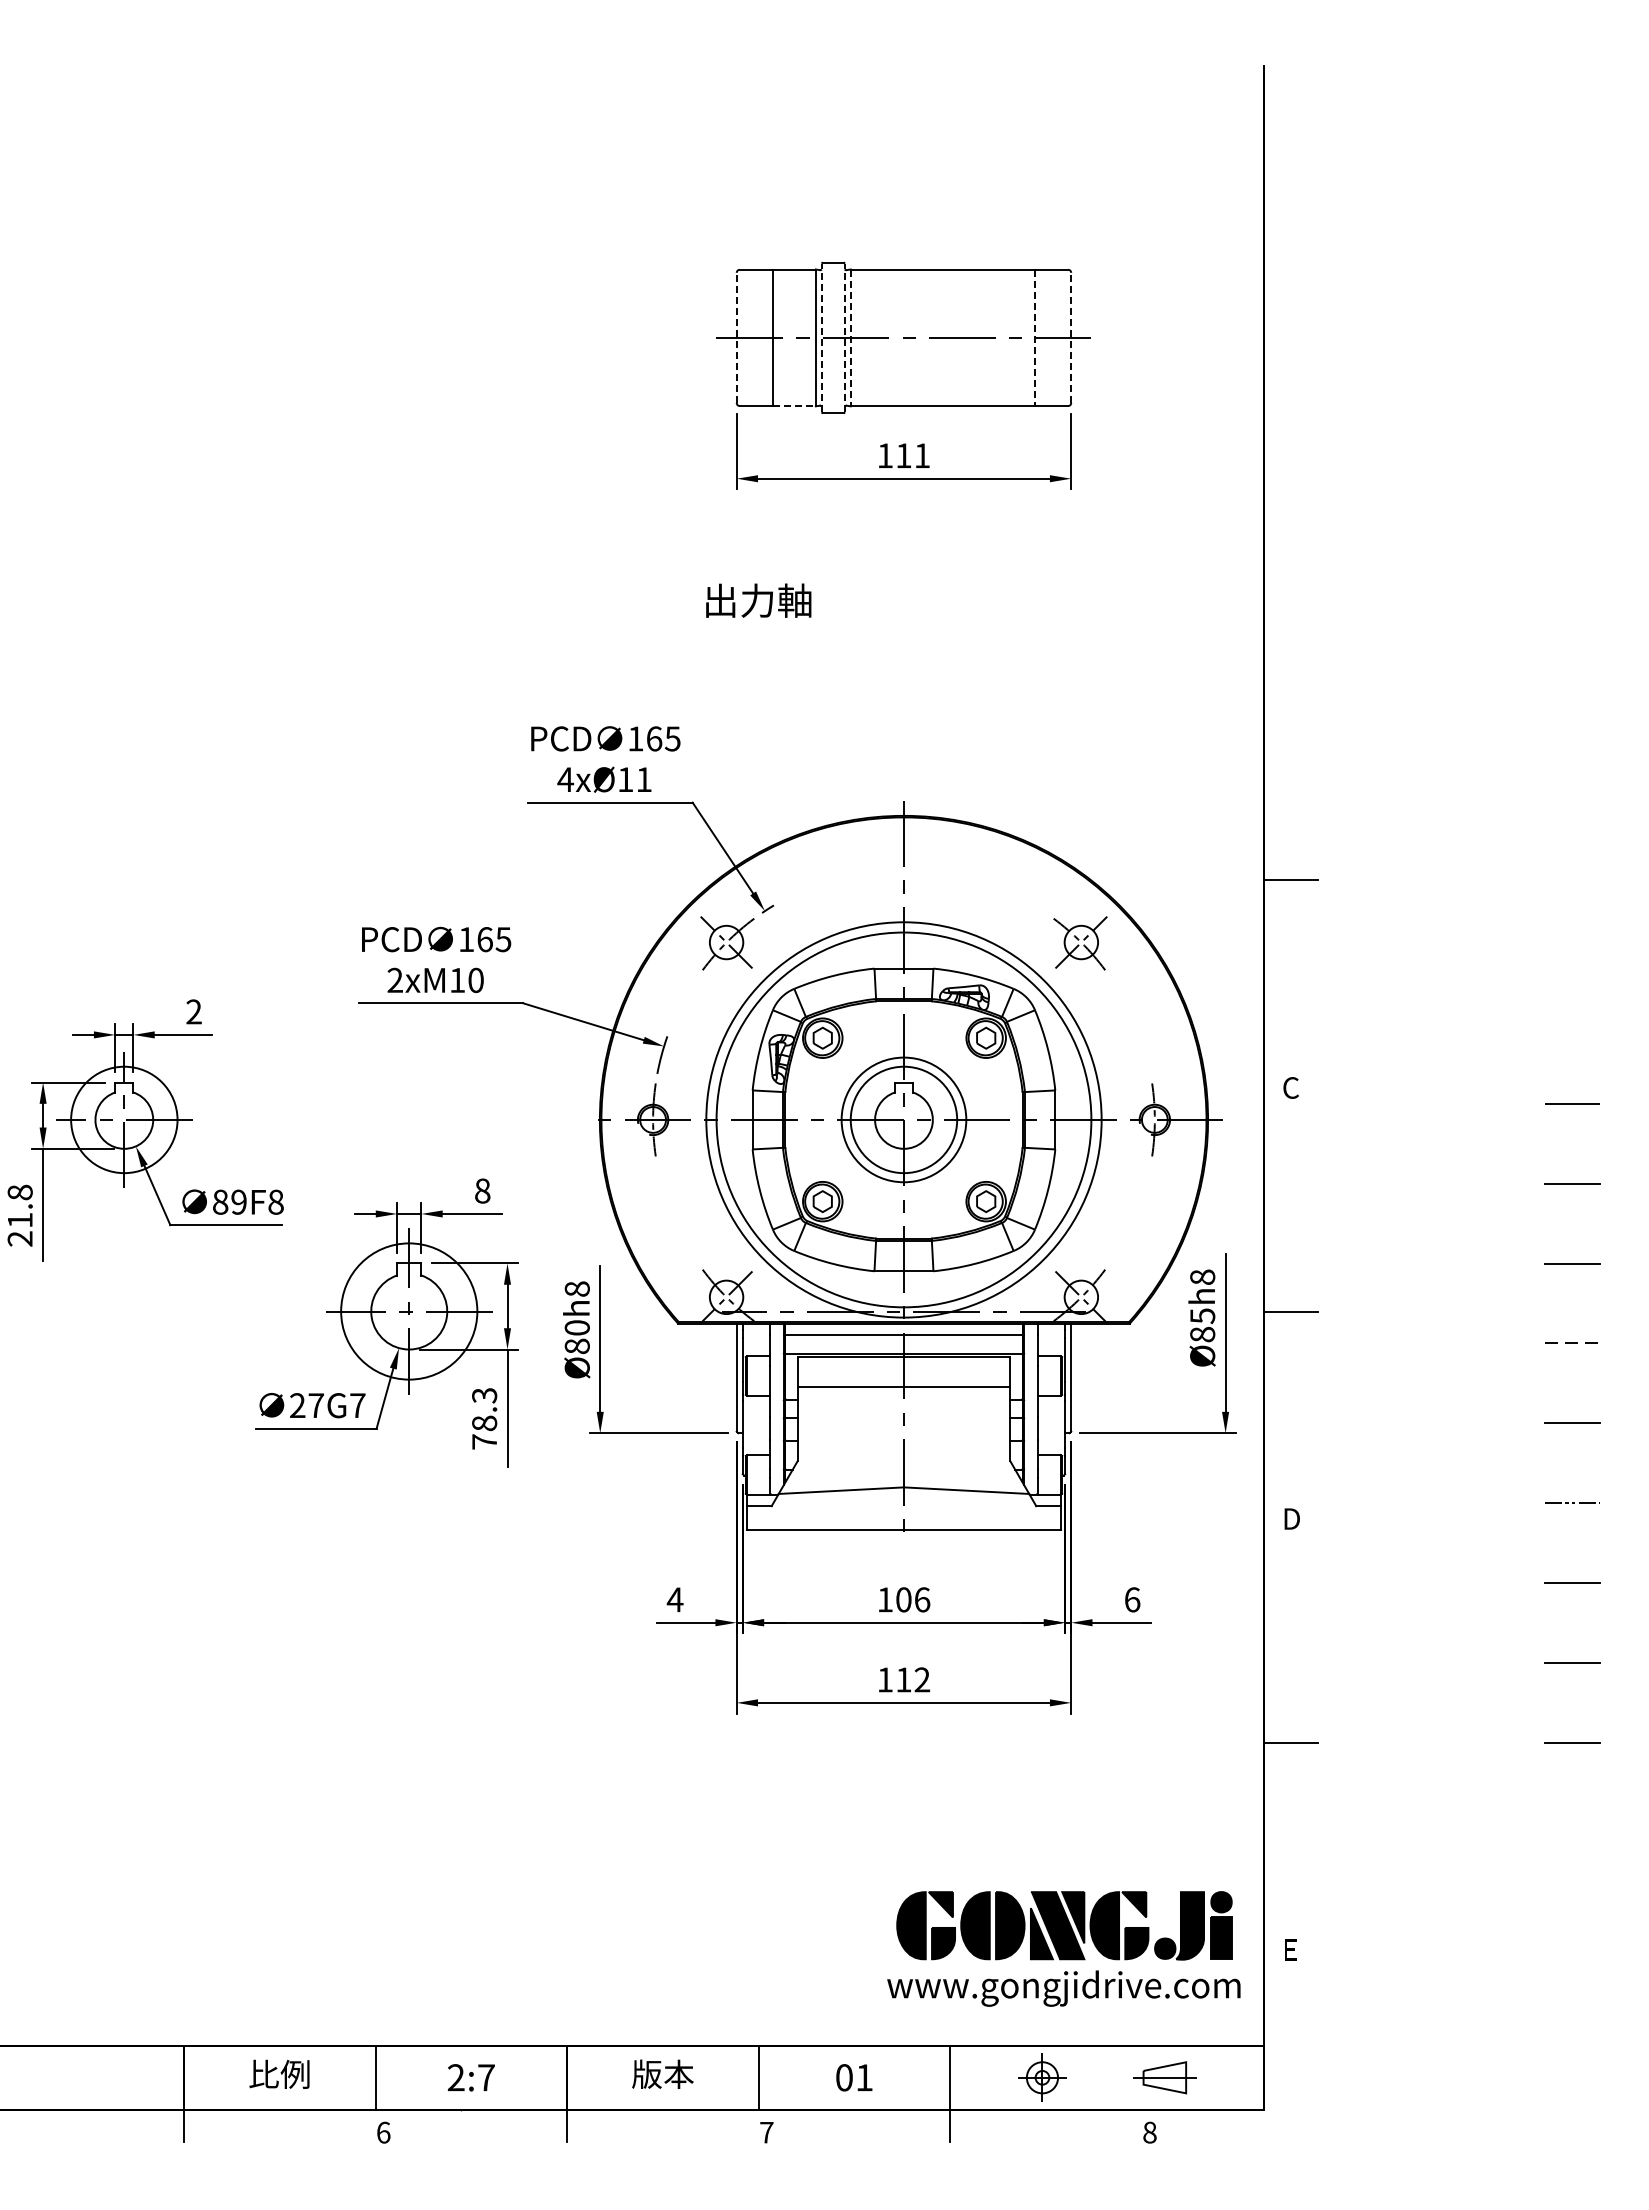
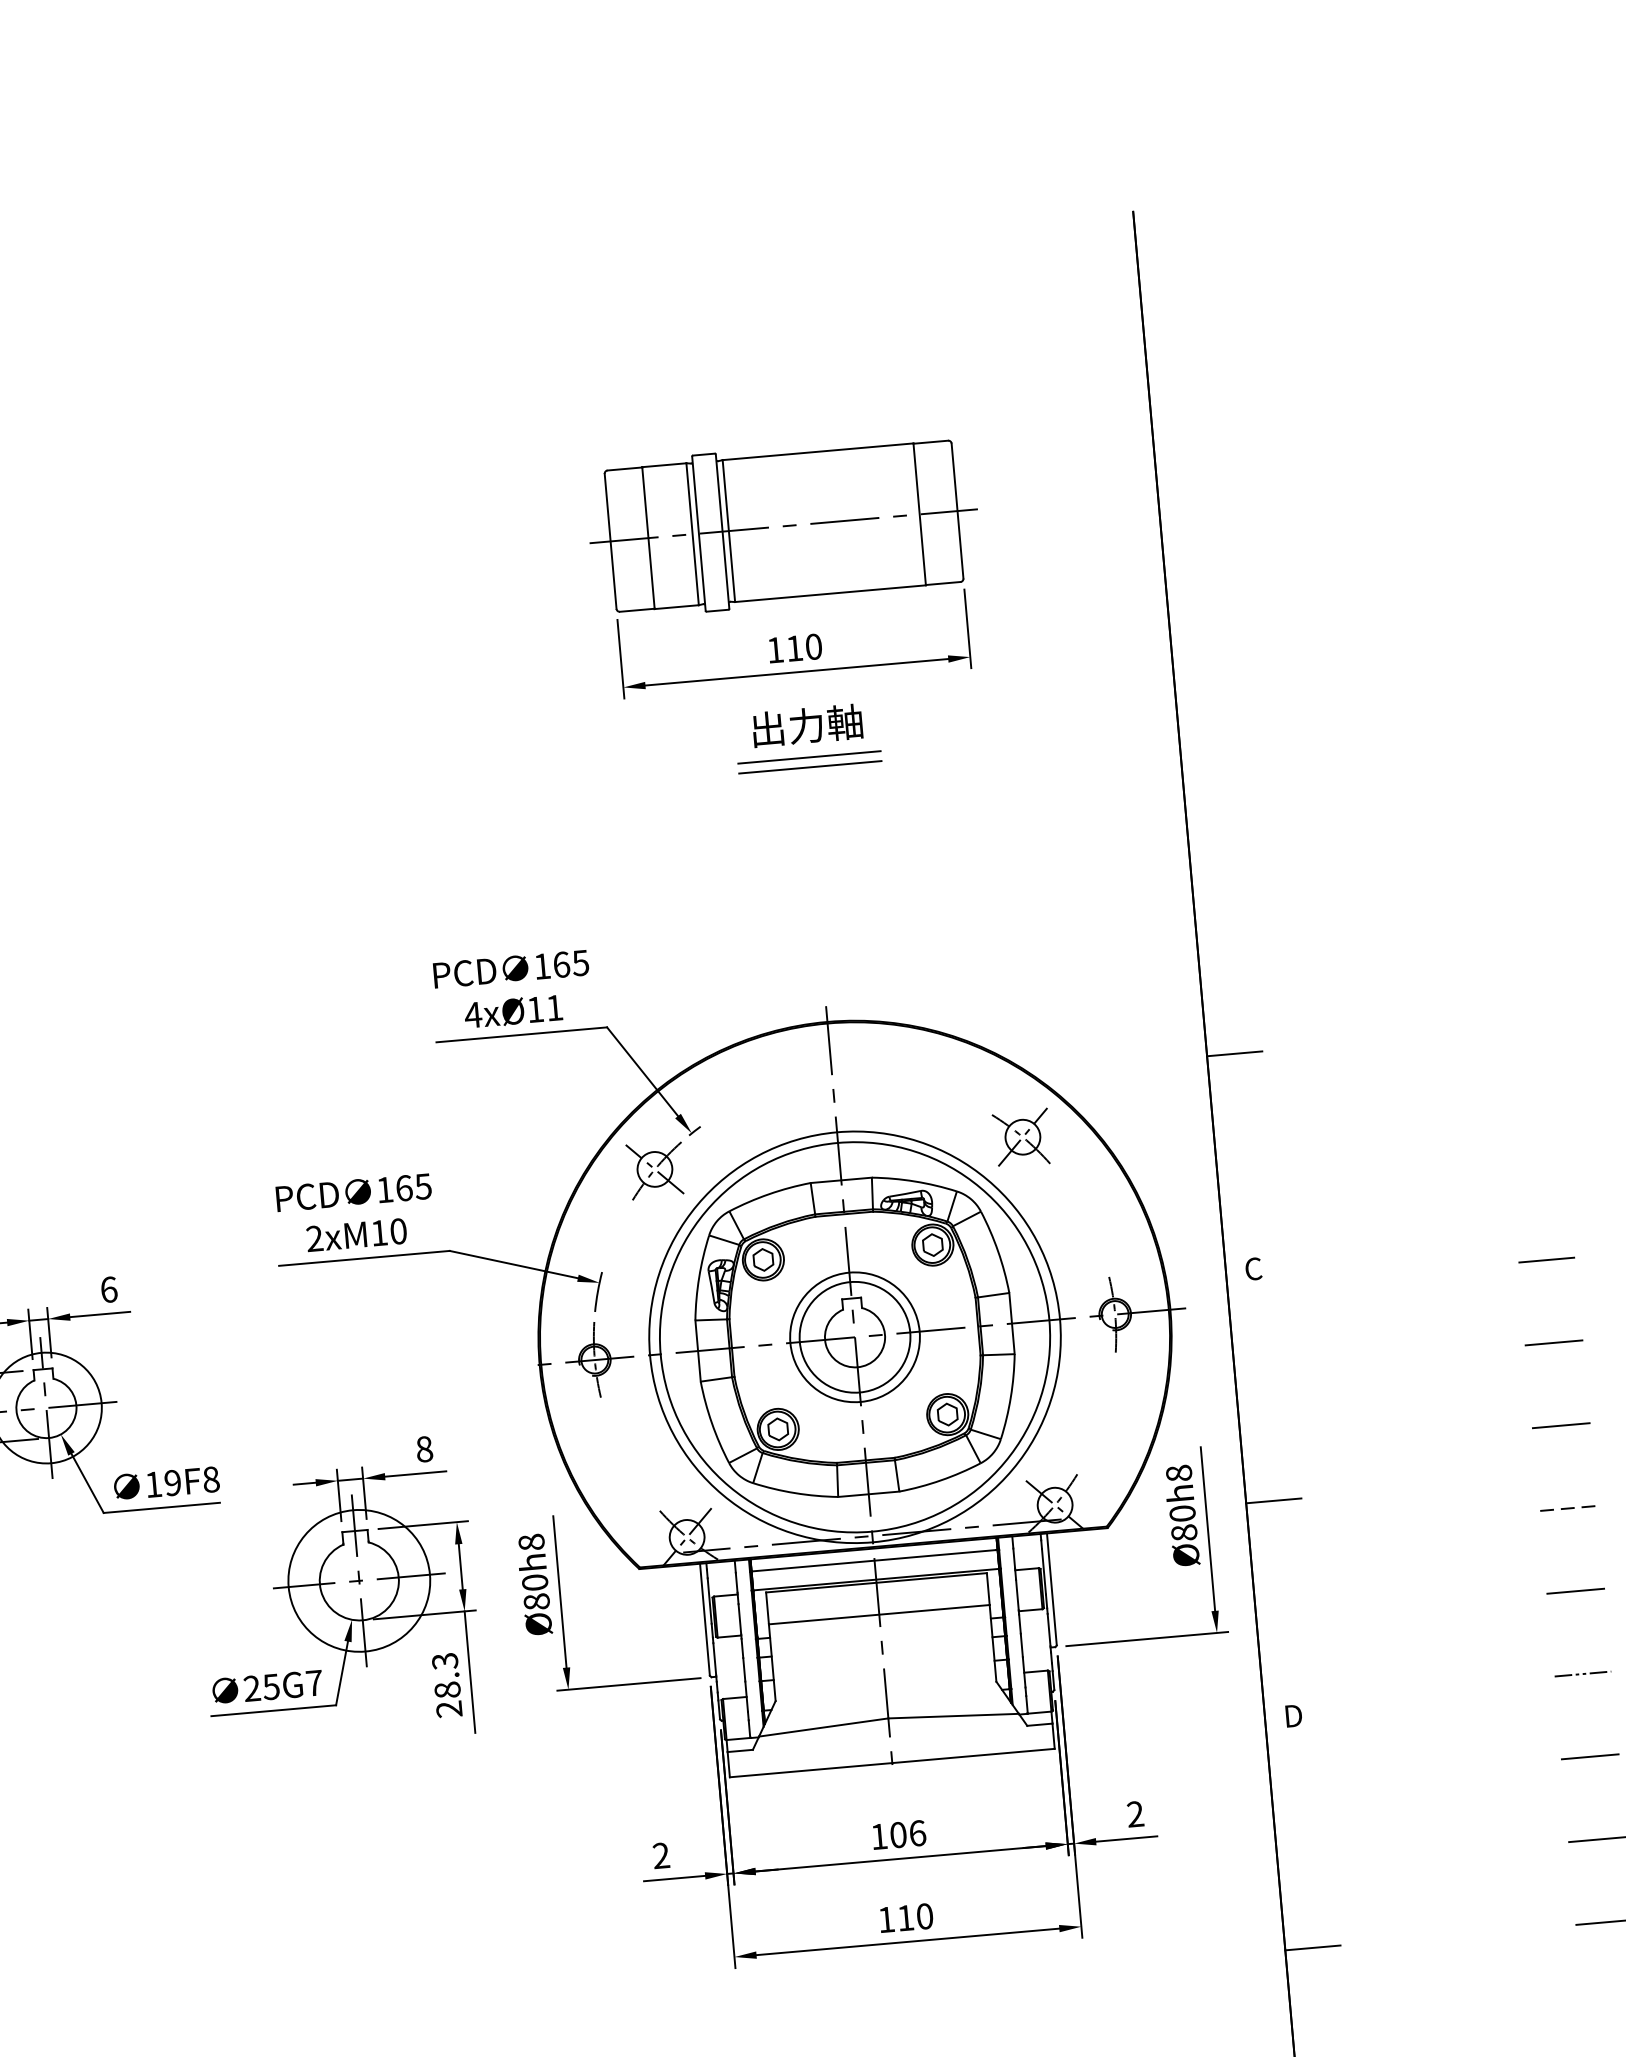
line: (736, 337) -> (610, 541), dashed -> solid
line: (821, 337) -> (698, 533), dashed -> solid
line: (844, 337) -> (722, 531), dashed -> solid
line: (1071, 337) -> (957, 510), dashed -> solid
line: (850, 338) -> (728, 531), dashed -> solid
line: (1034, 338) -> (919, 515), dashed -> solid
line: (795, 406) -> (677, 607), dashed -> solid
text: (922, 455) -> (813, 646), 111 -> 110
line: (908, 561) -> (809, 757), added
line: (908, 570) -> (809, 767), added
text: (758, 600) -> (807, 725), moved
text: (193, 1011) -> (108, 1289), 2 -> 6
text: (220, 1201) -> (153, 1483), 89F8 -> 19F8
text: (1202, 1316) -> (1182, 1514), Ø85h8 -> Ø80h8
text: (315, 1405) -> (270, 1686), 27G7 -> 25G7
text: (484, 1441) -> (449, 1708), 78.3 -> 28.3
text: (674, 1599) -> (660, 1855), 4 -> 2
text: (1132, 1599) -> (1135, 1813), 6 -> 2
text: (922, 1679) -> (925, 1915), 112 -> 110

